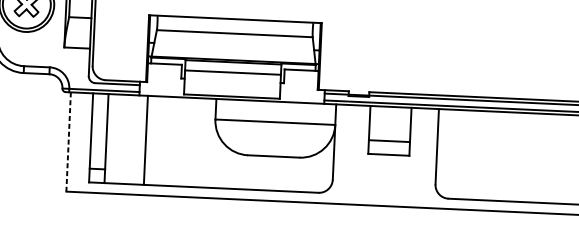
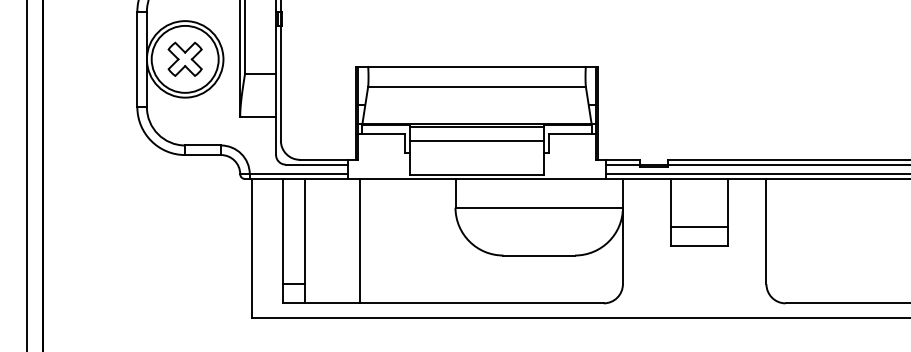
line: (68, 142) -> (252, 248), dashed -> solid

